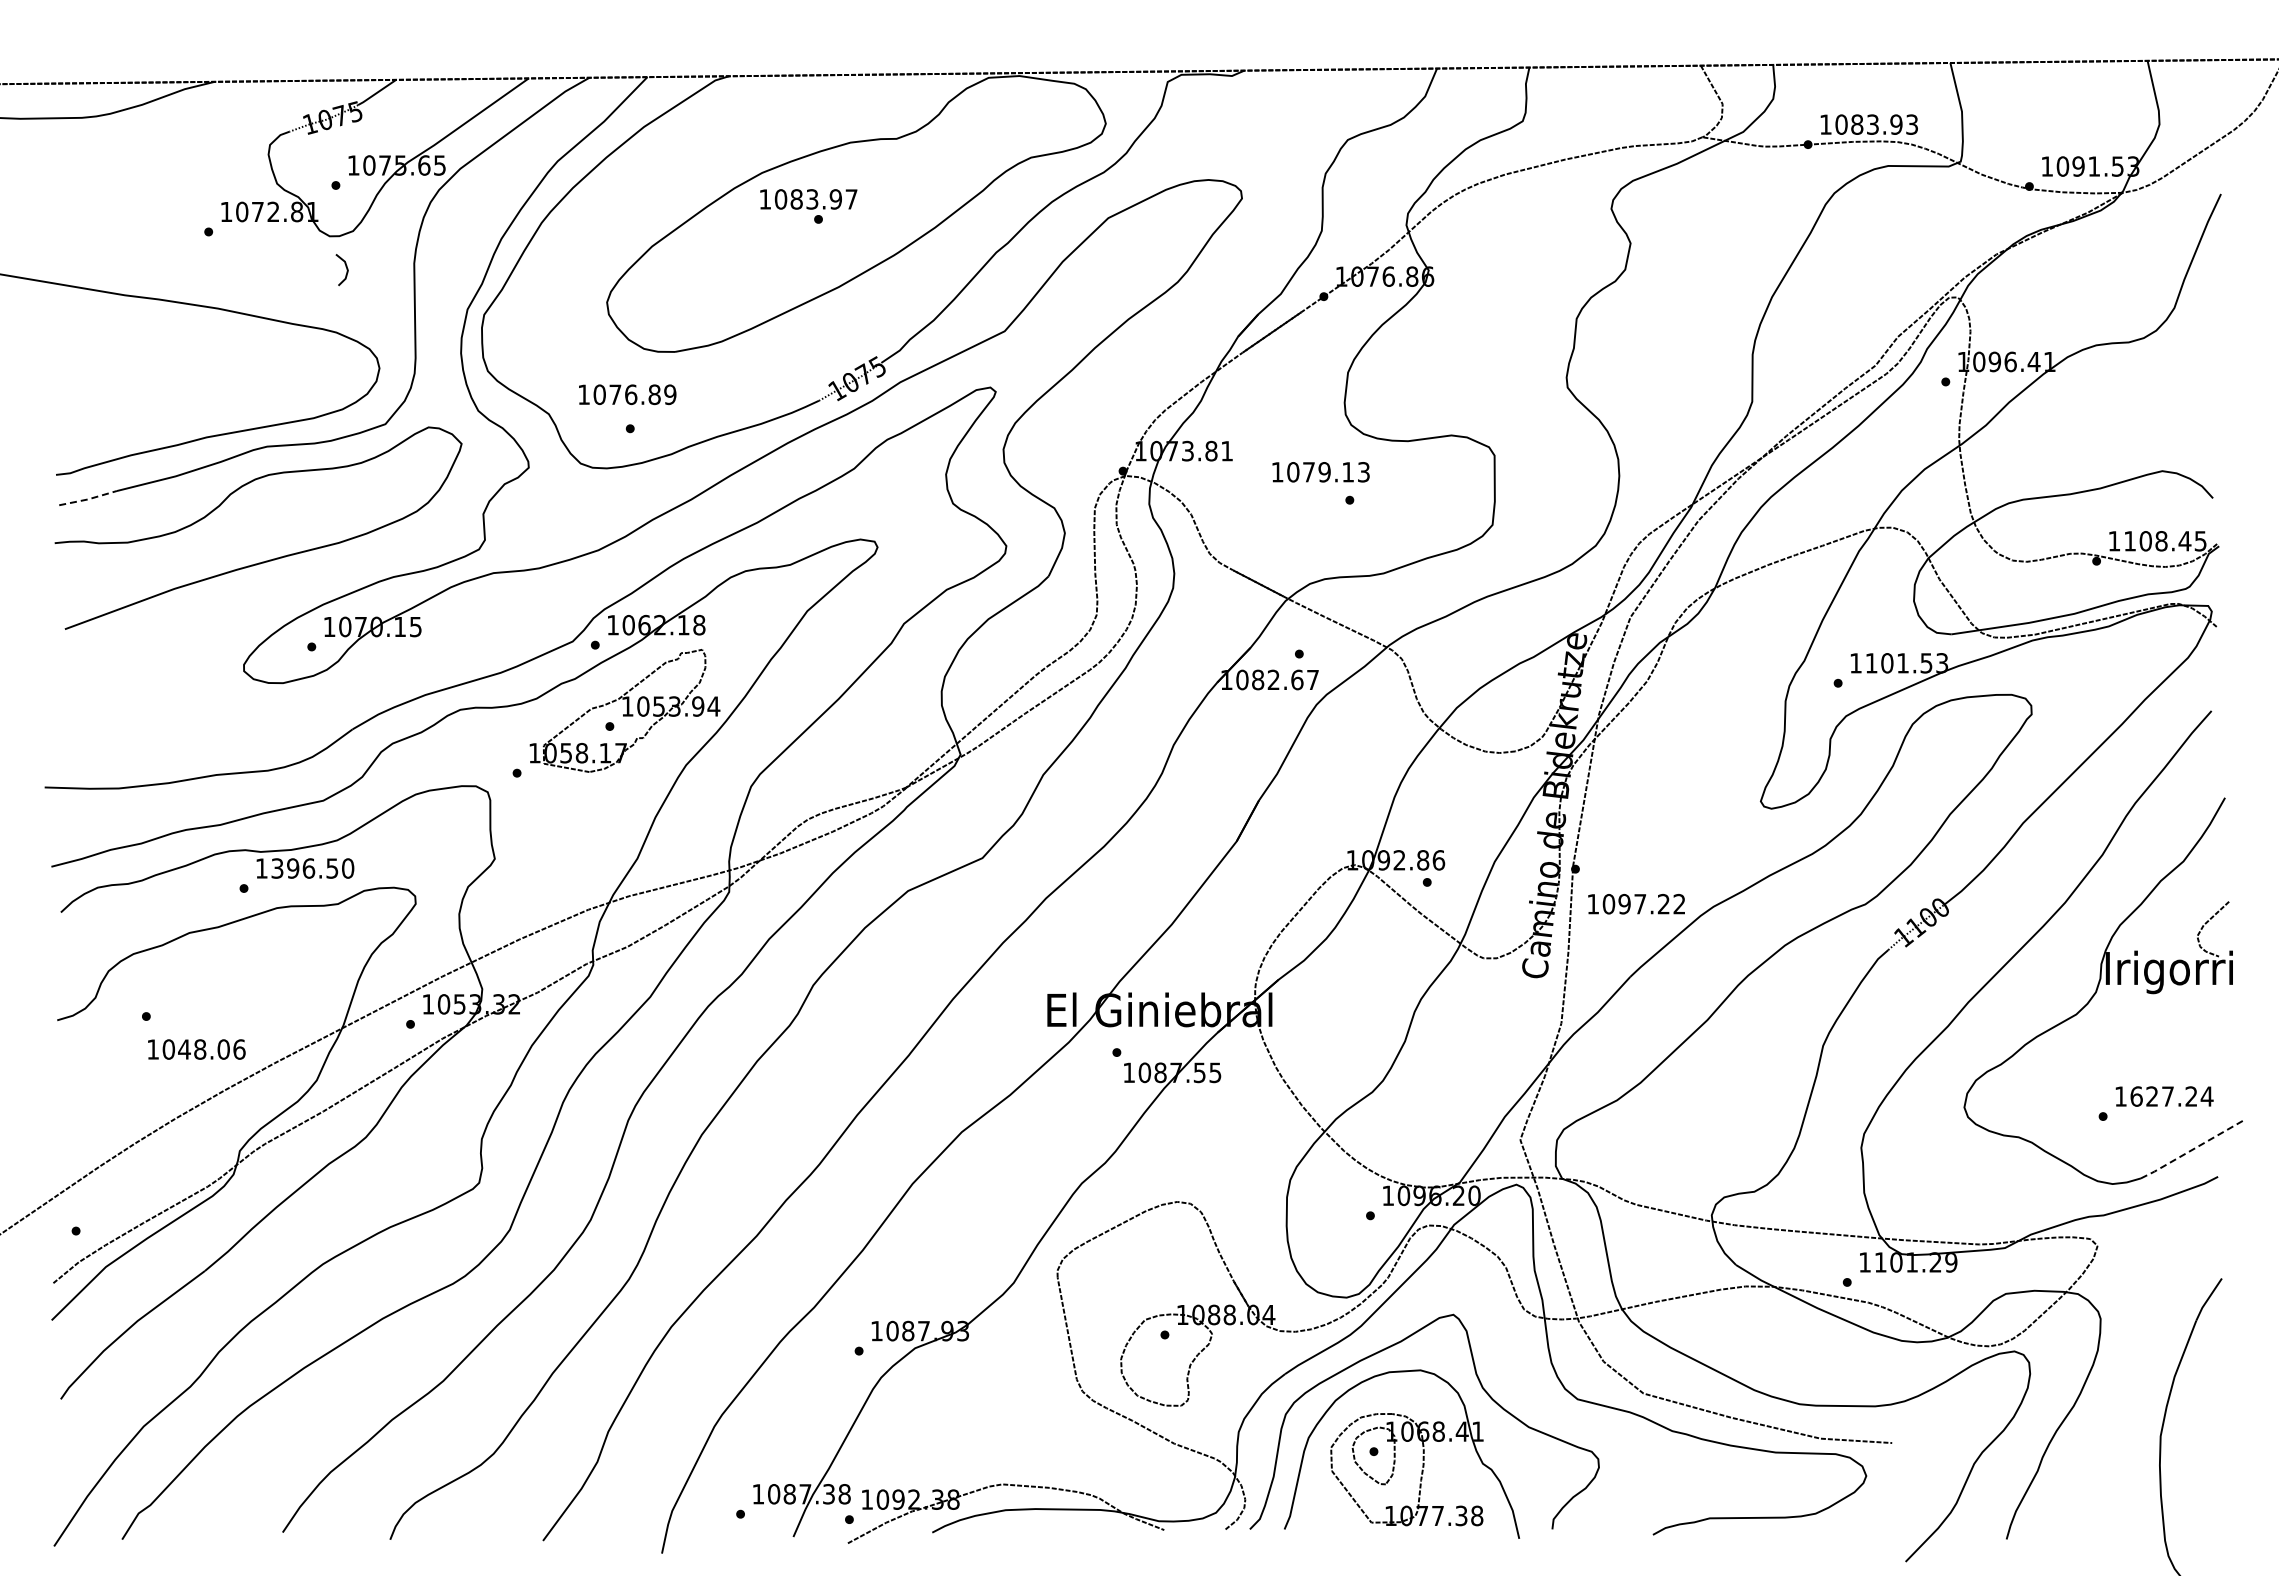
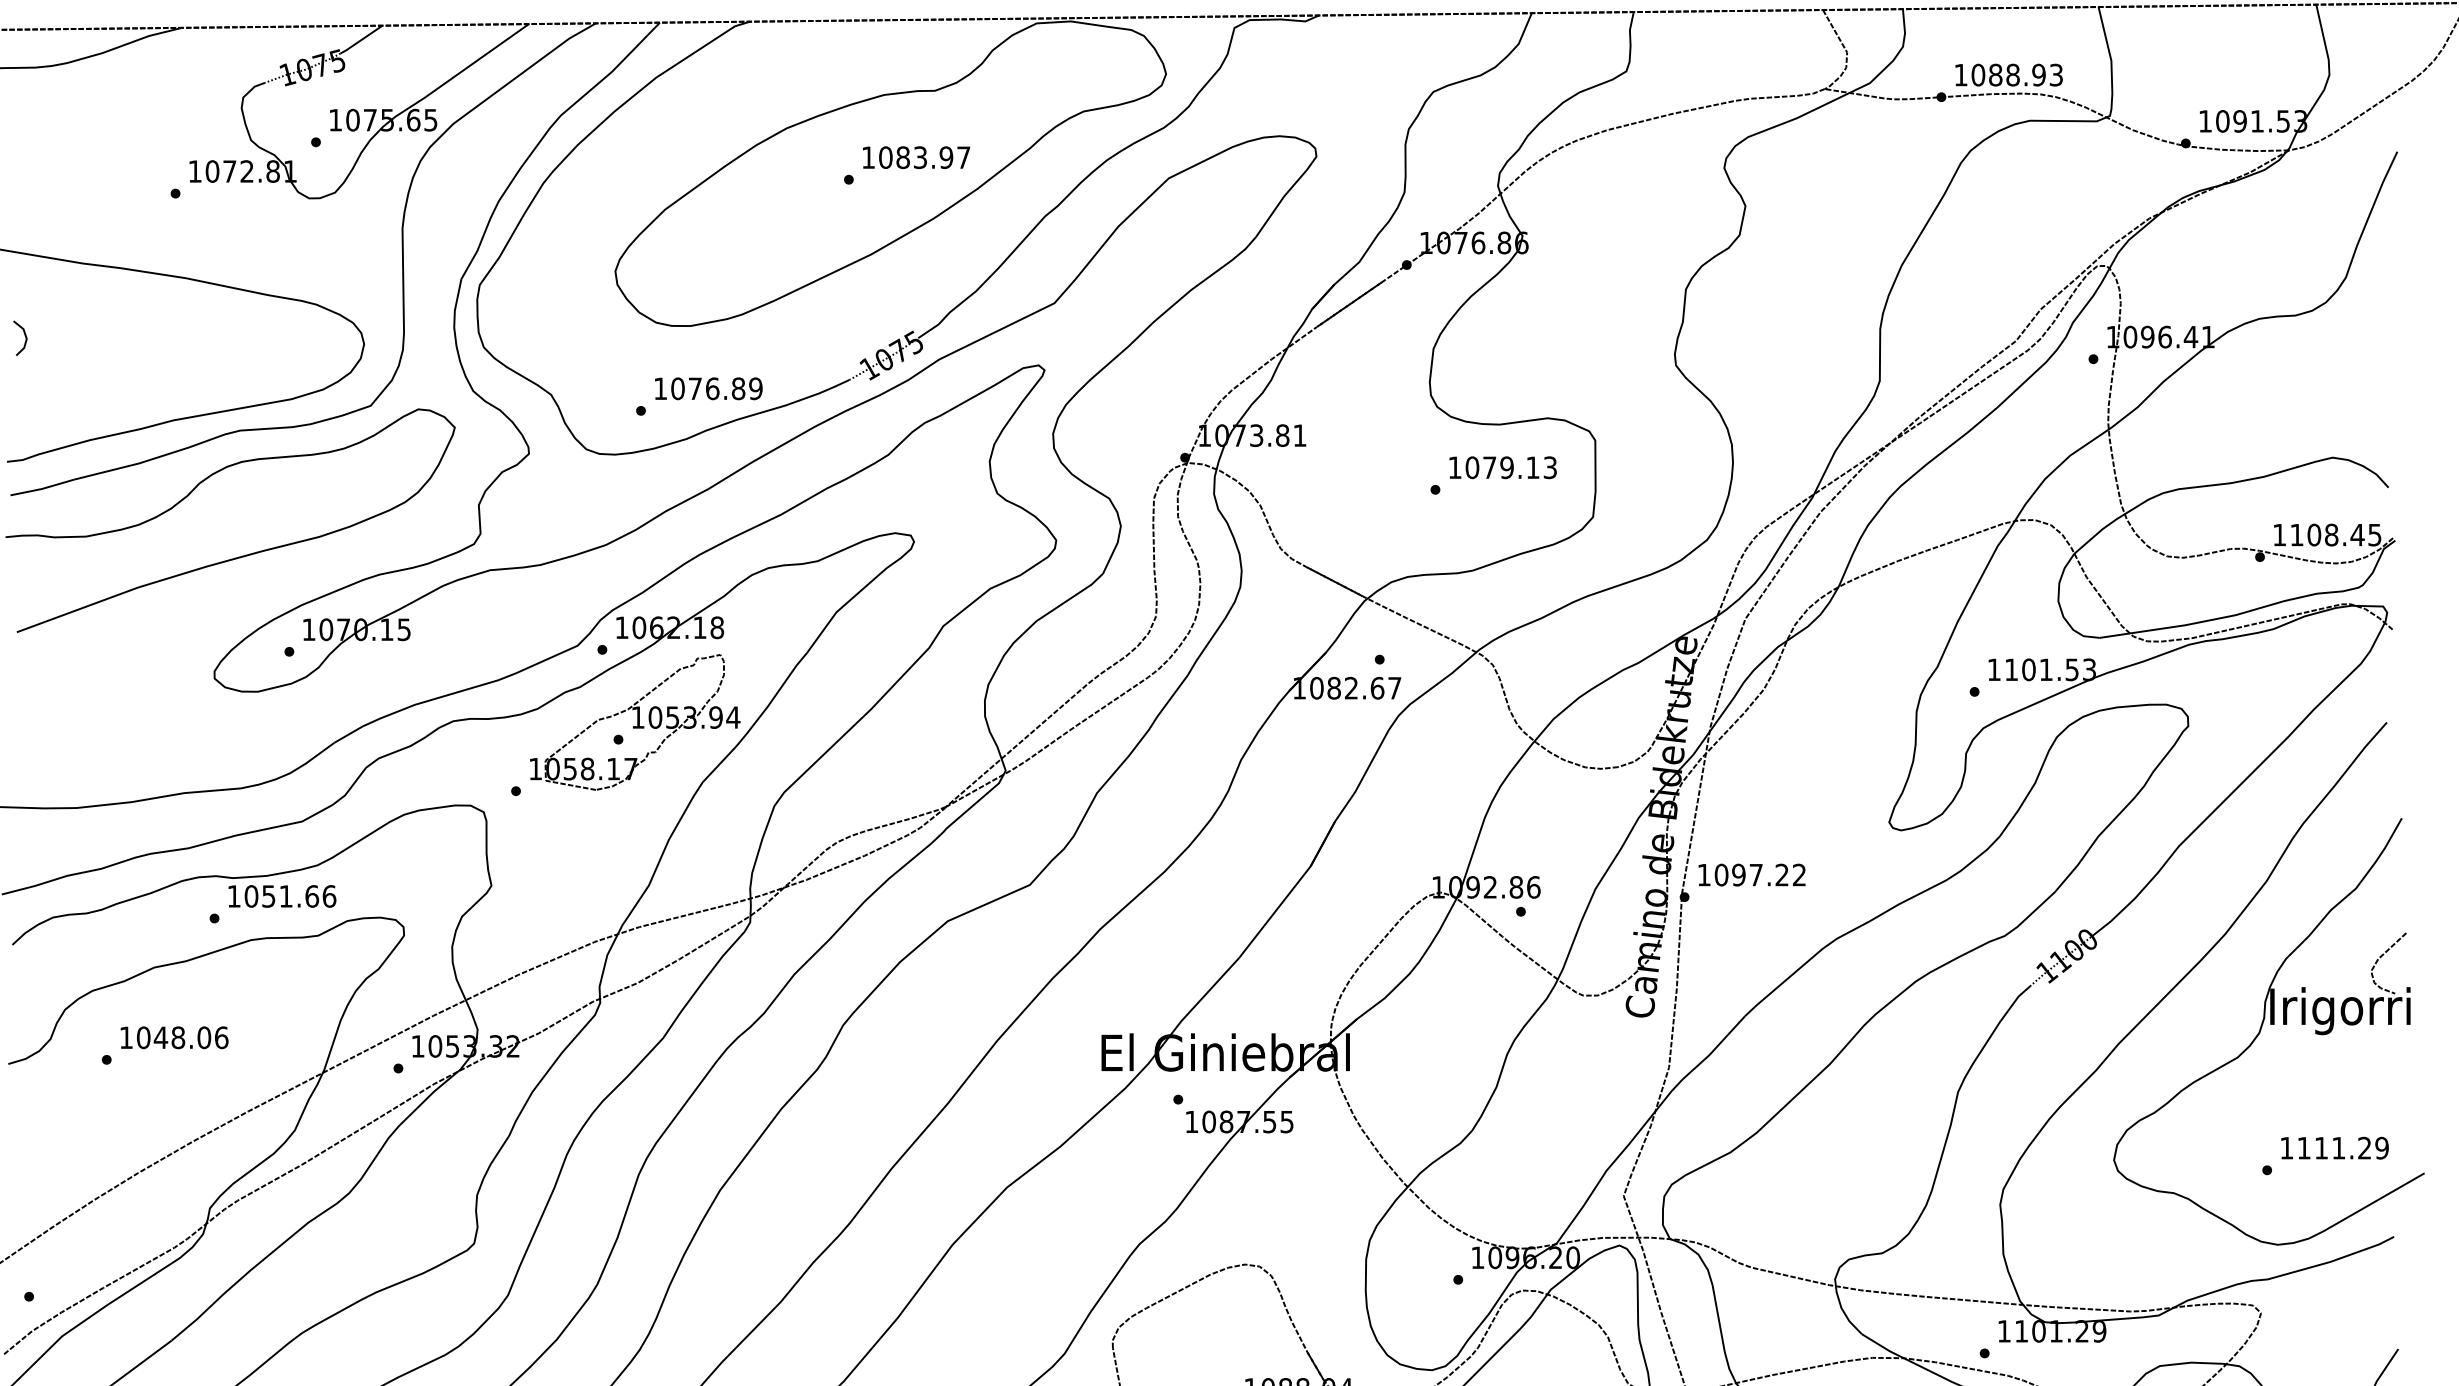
text: (1872, 124) -> (2012, 74), 1083.93 -> 1088.93
text: (808, 199) -> (916, 157), moved
line: (346, 270) -> (25, 338), moved
text: (627, 394) -> (708, 388), moved
text: (1320, 472) -> (1502, 468), moved
line: (87, 499) -> (41, 488), dashed -> solid
text: (312, 868) -> (290, 896), 1396.50 -> 1051.66
text: (1636, 904) -> (1751, 875), moved
text: (196, 1049) -> (174, 1037), moved
text: (2171, 1096) -> (2342, 1148), 1627.24 -> 1111.29
line: (2193, 1149) -> (2366, 1206), dashed -> solid

